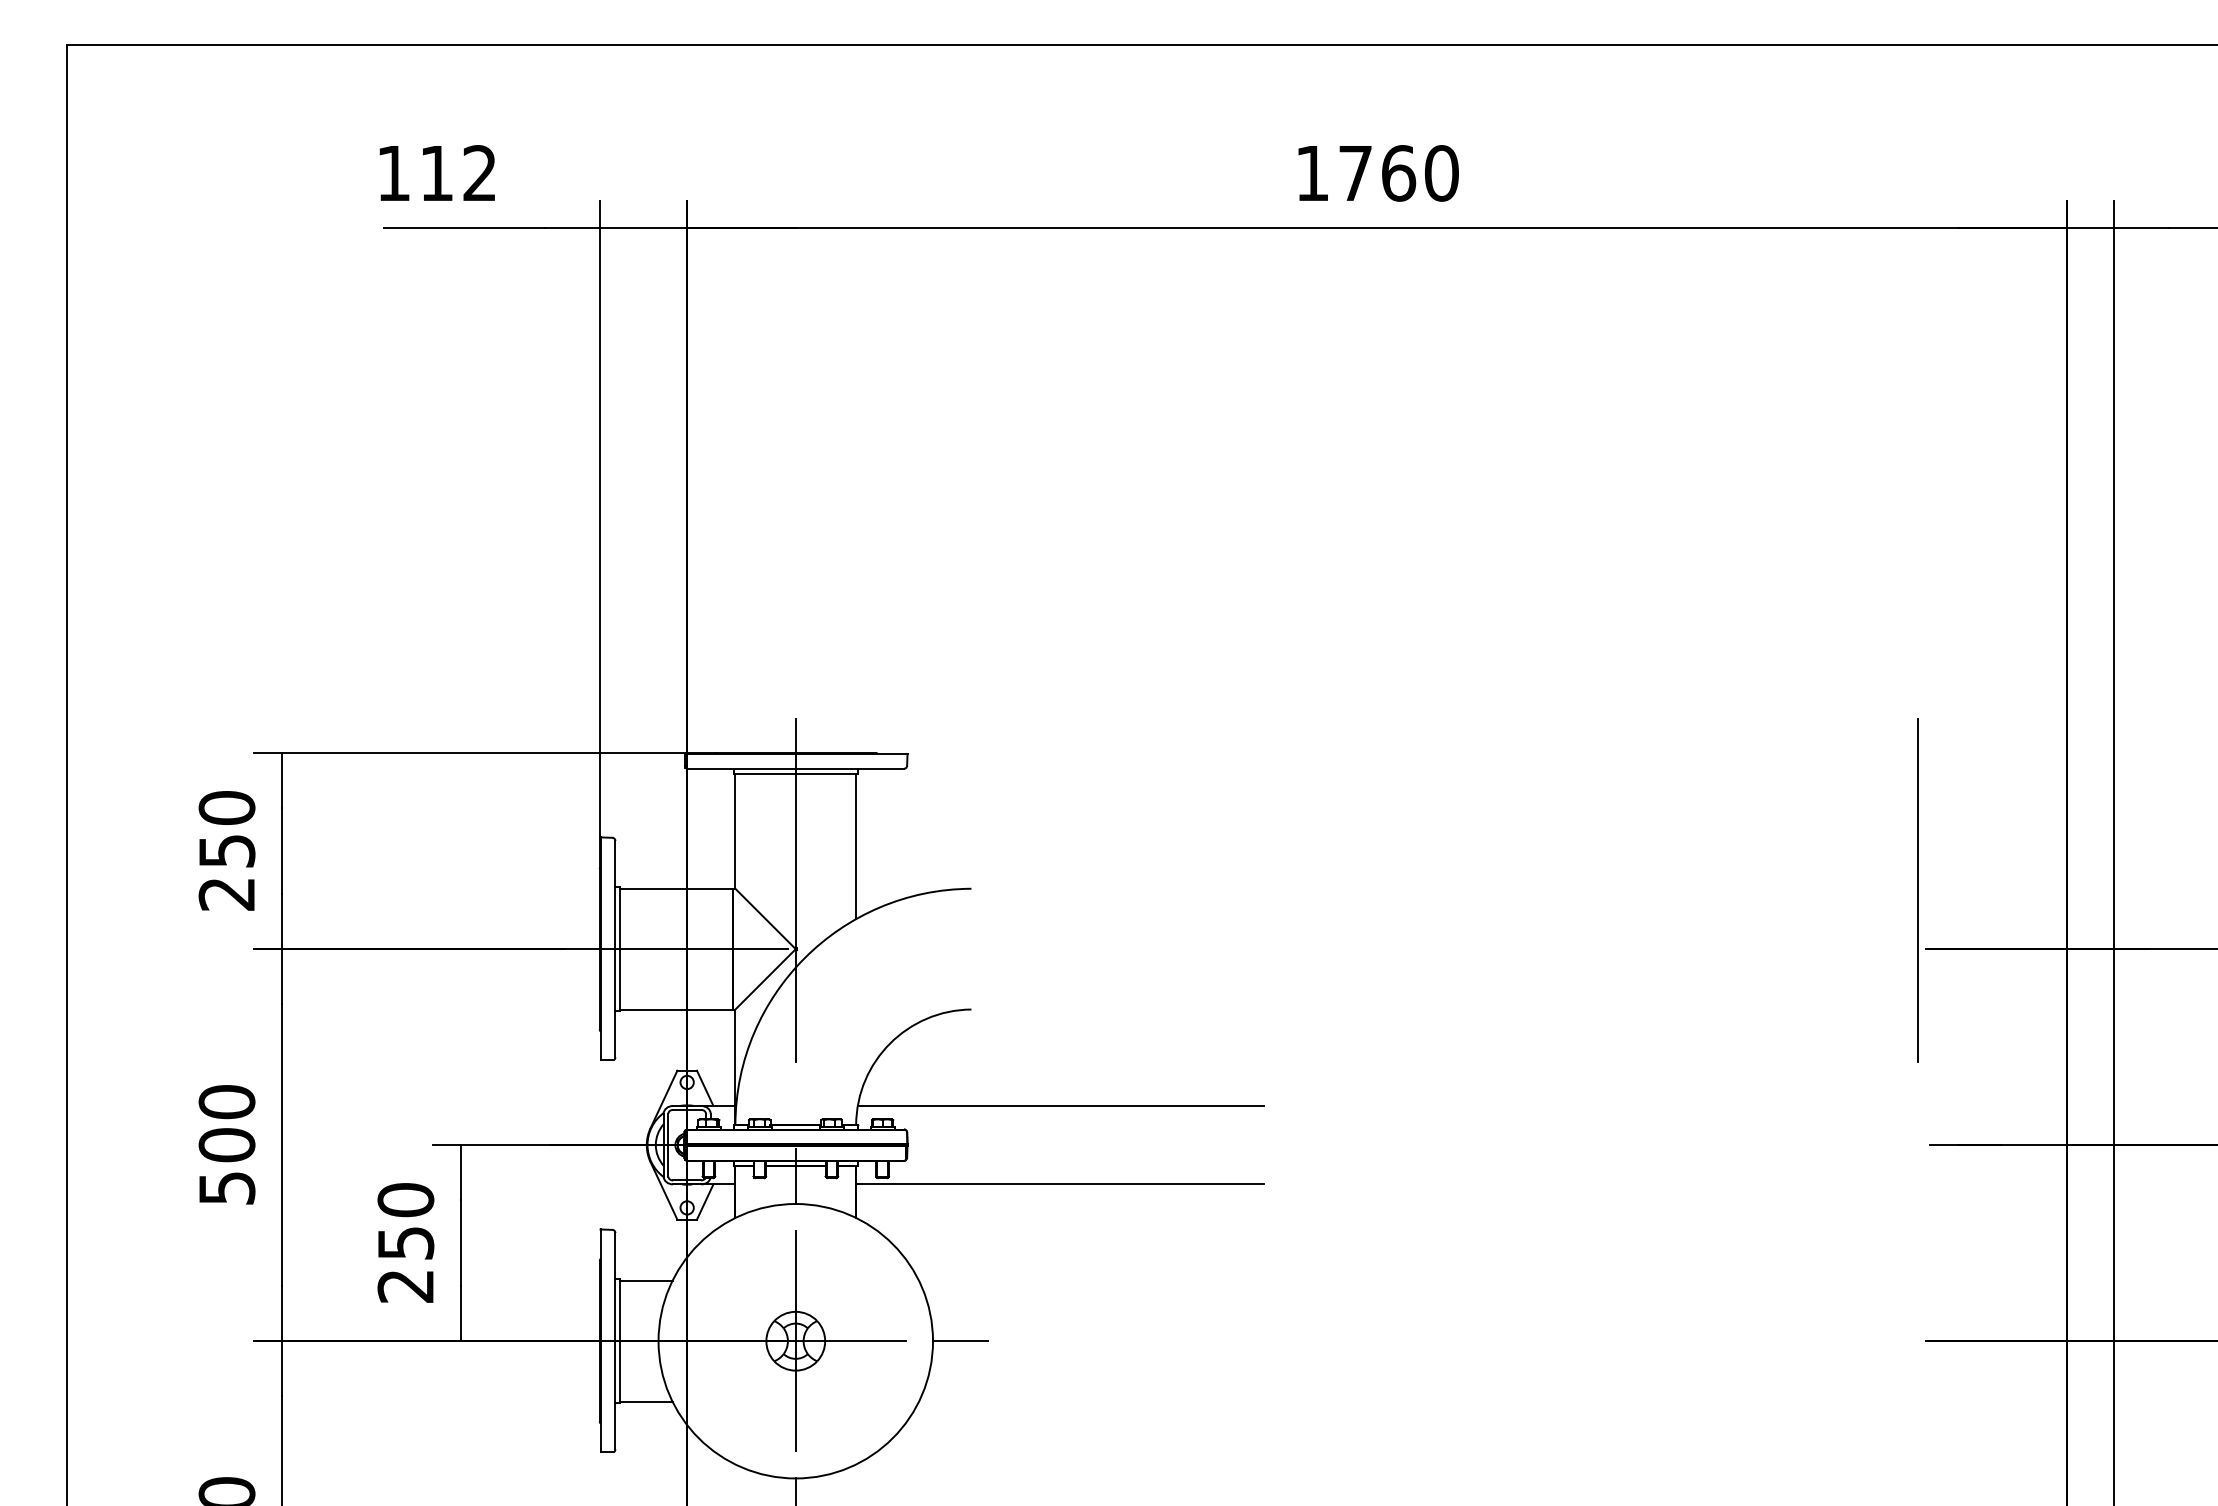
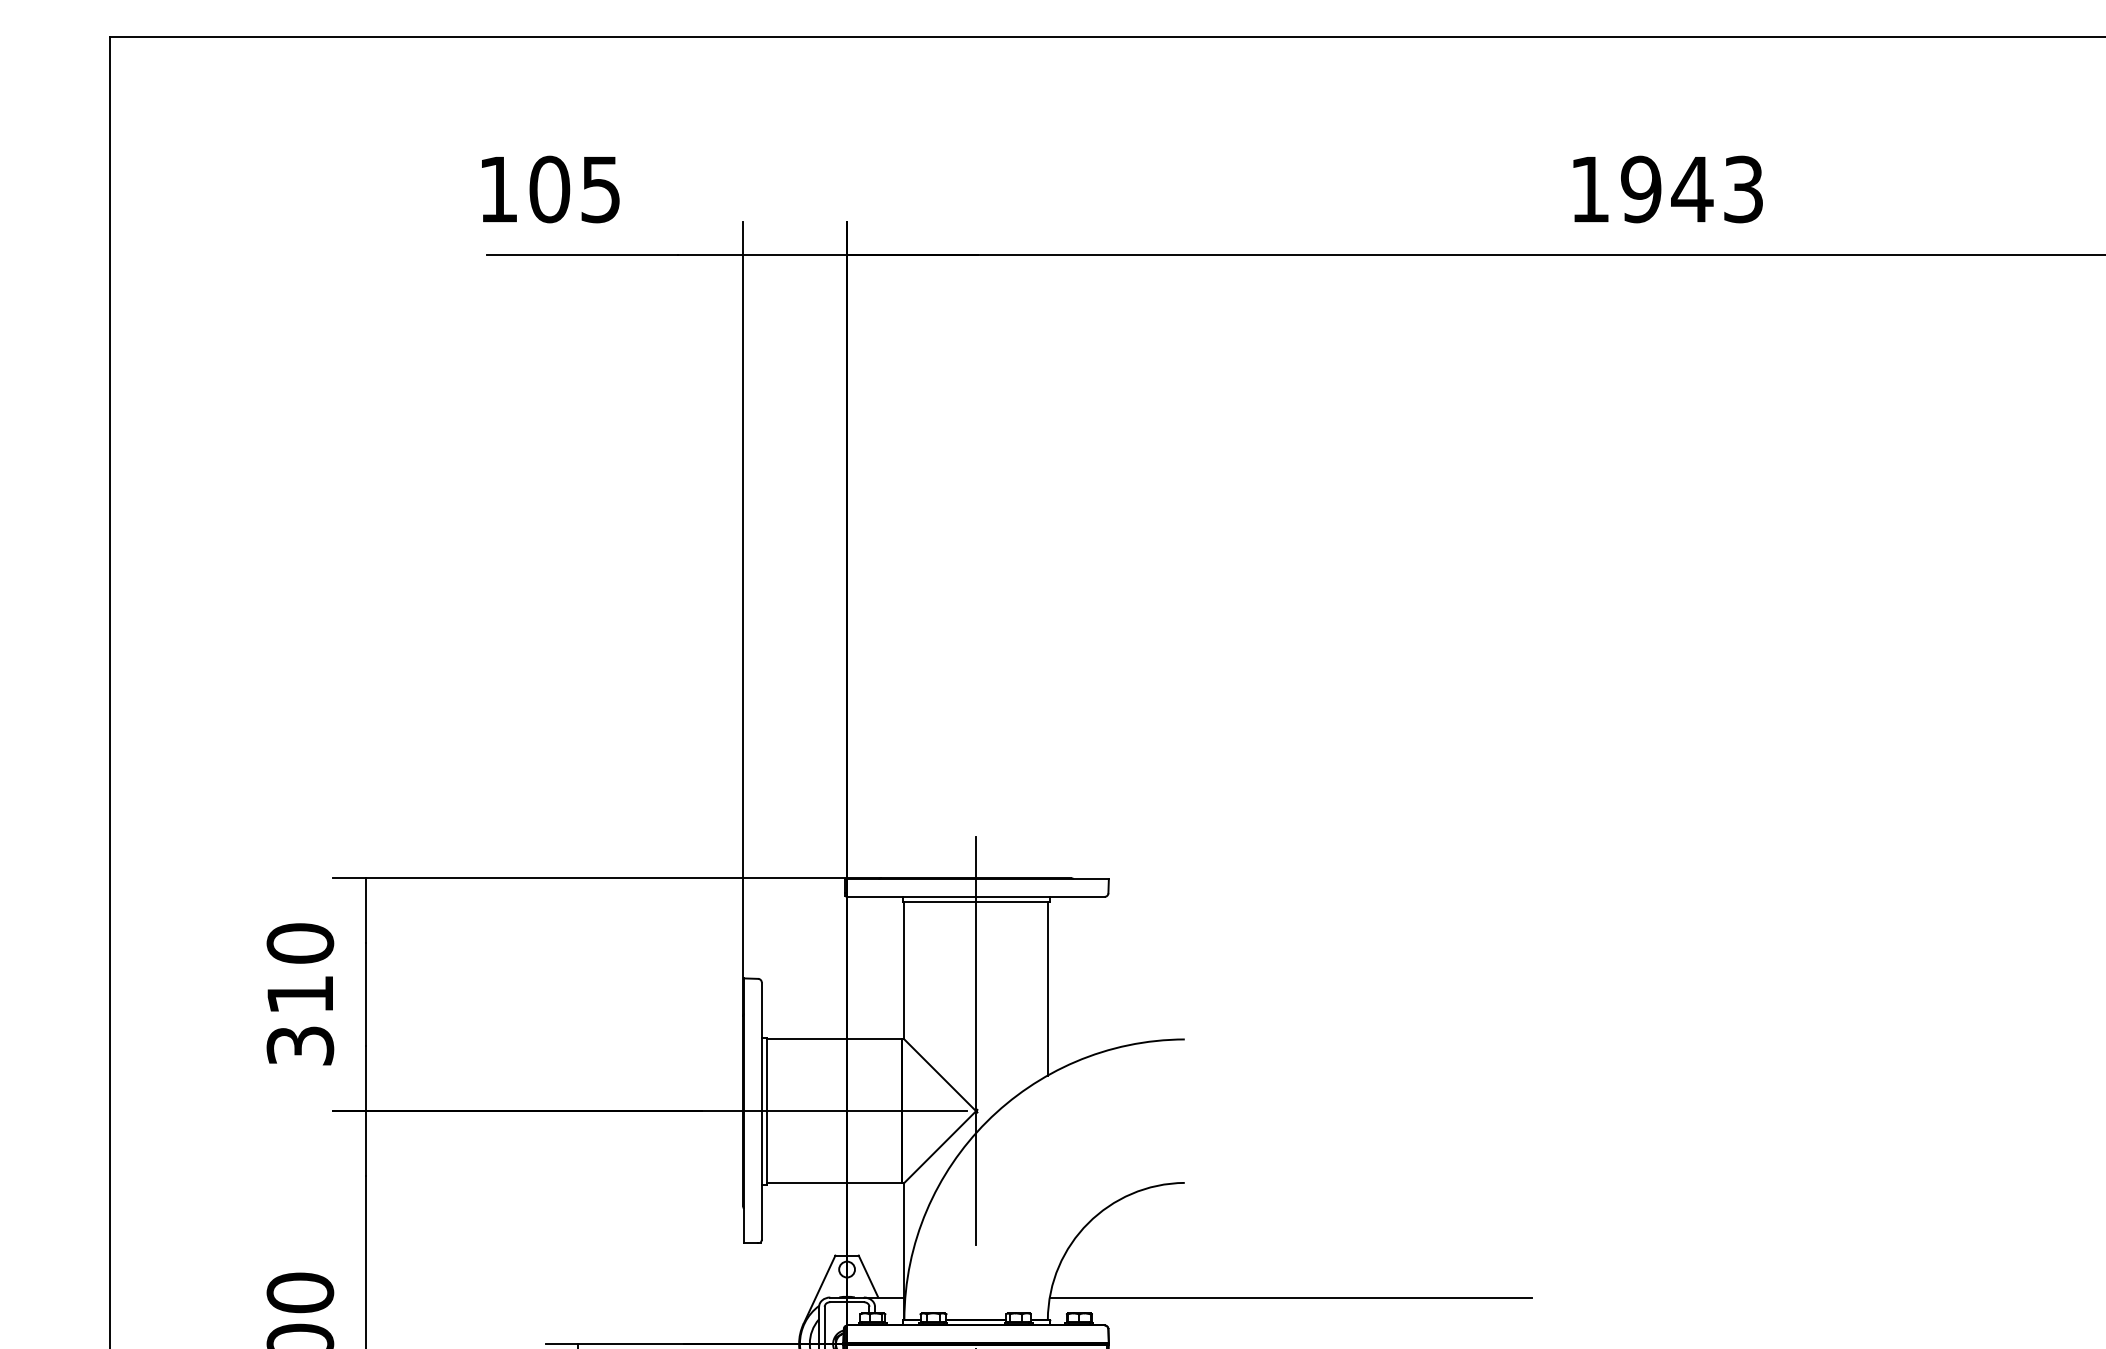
text: (457, 173) -> (574, 189), 112 -> 105
text: (1398, 173) -> (1692, 189), 1760 -> 1943
text: (226, 872) -> (299, 1020), 250 -> 310

